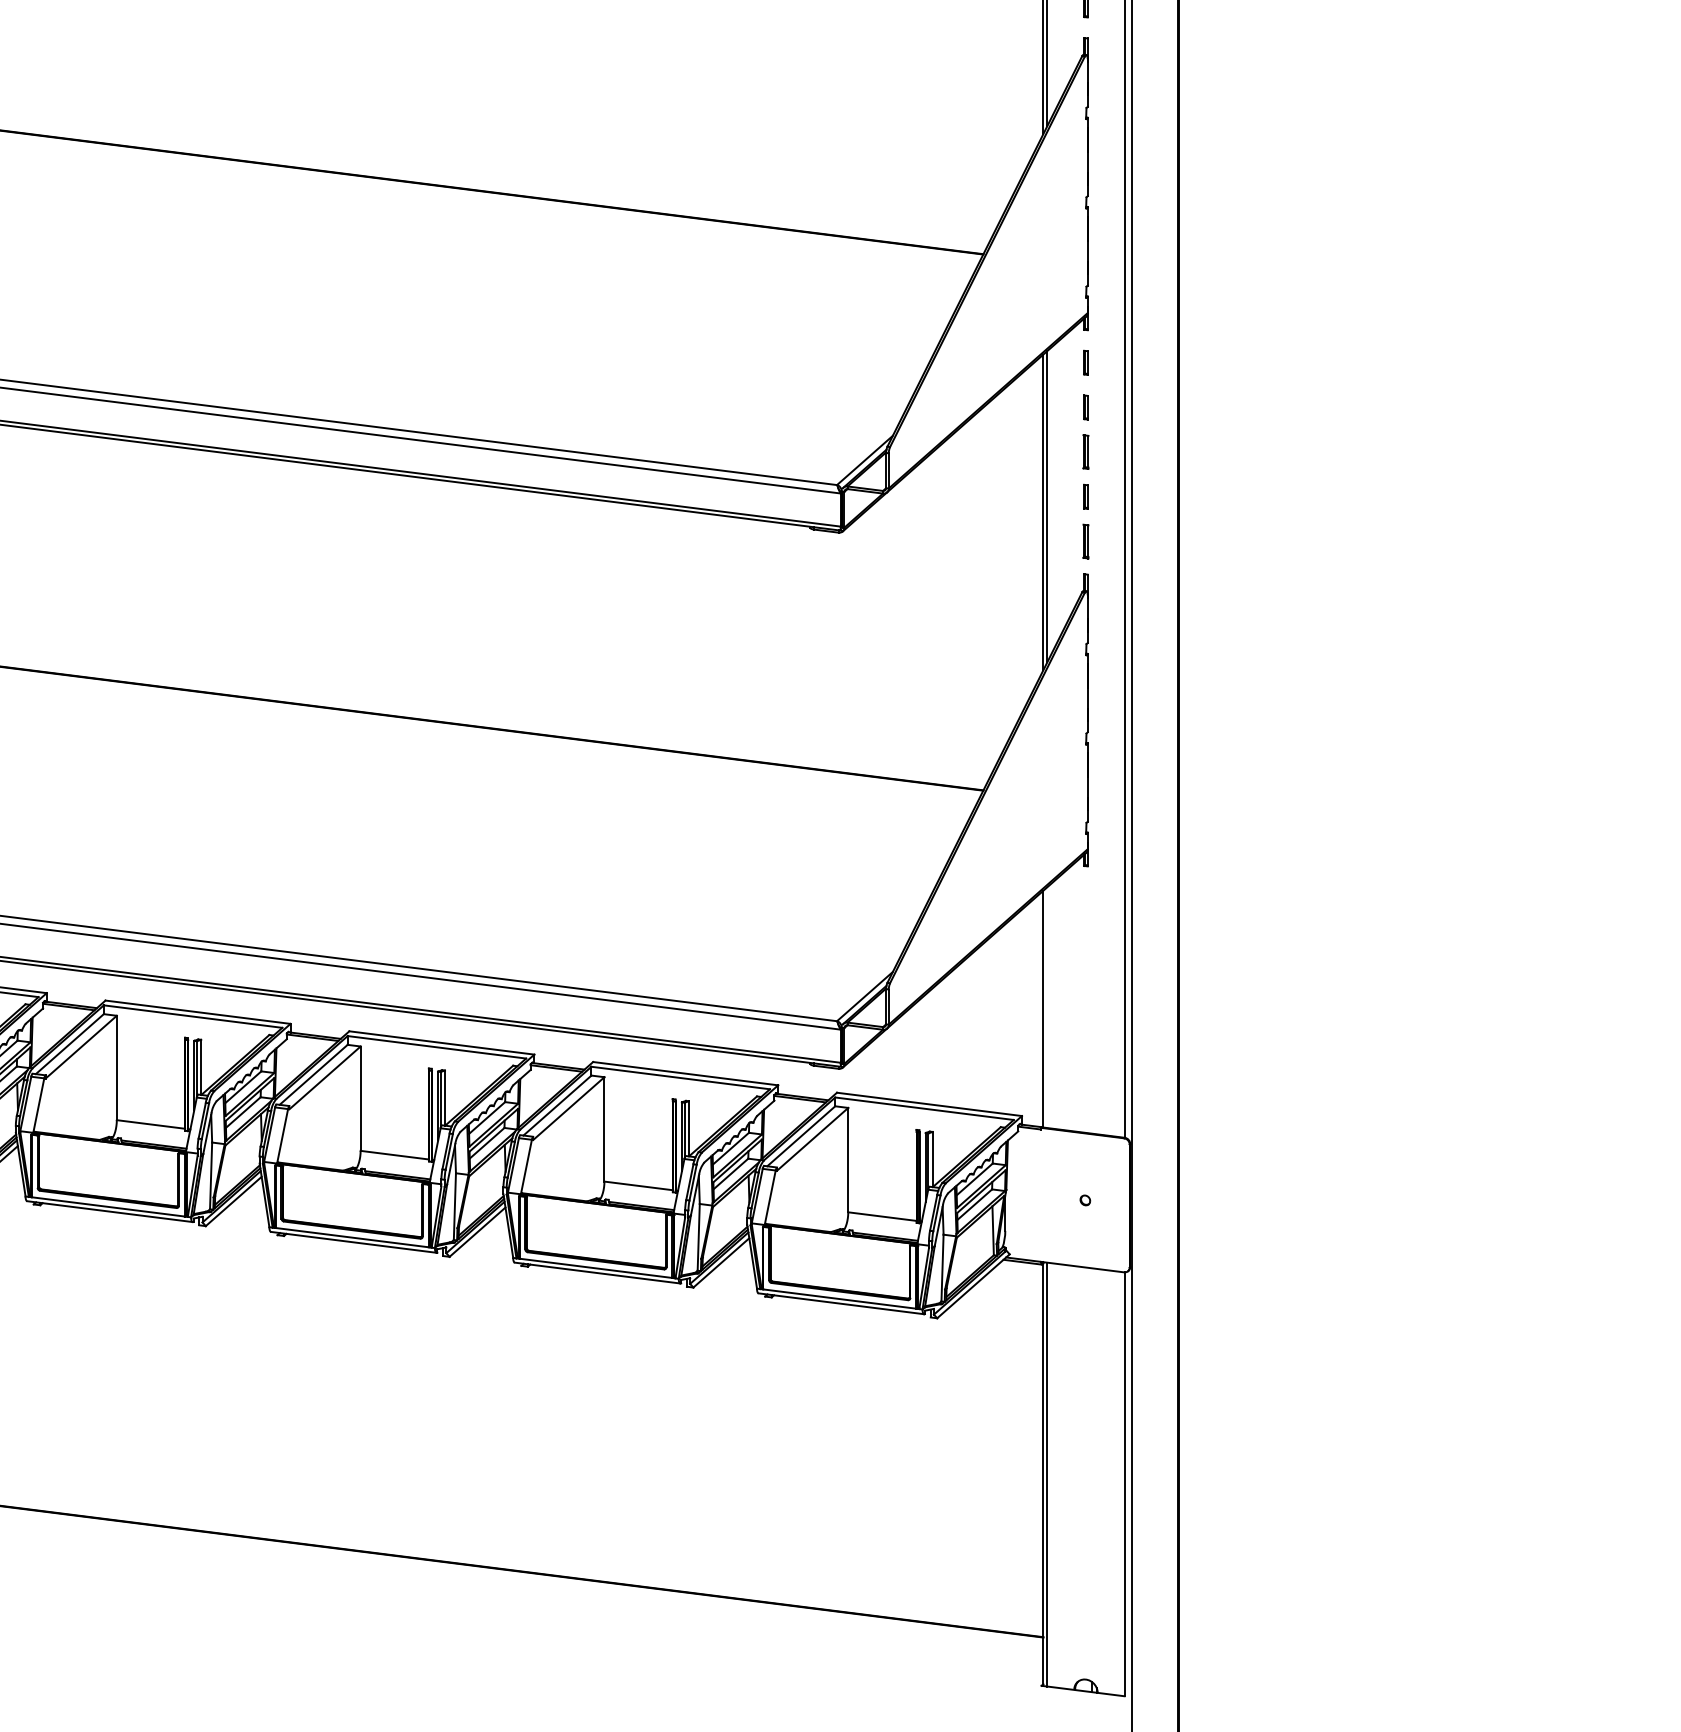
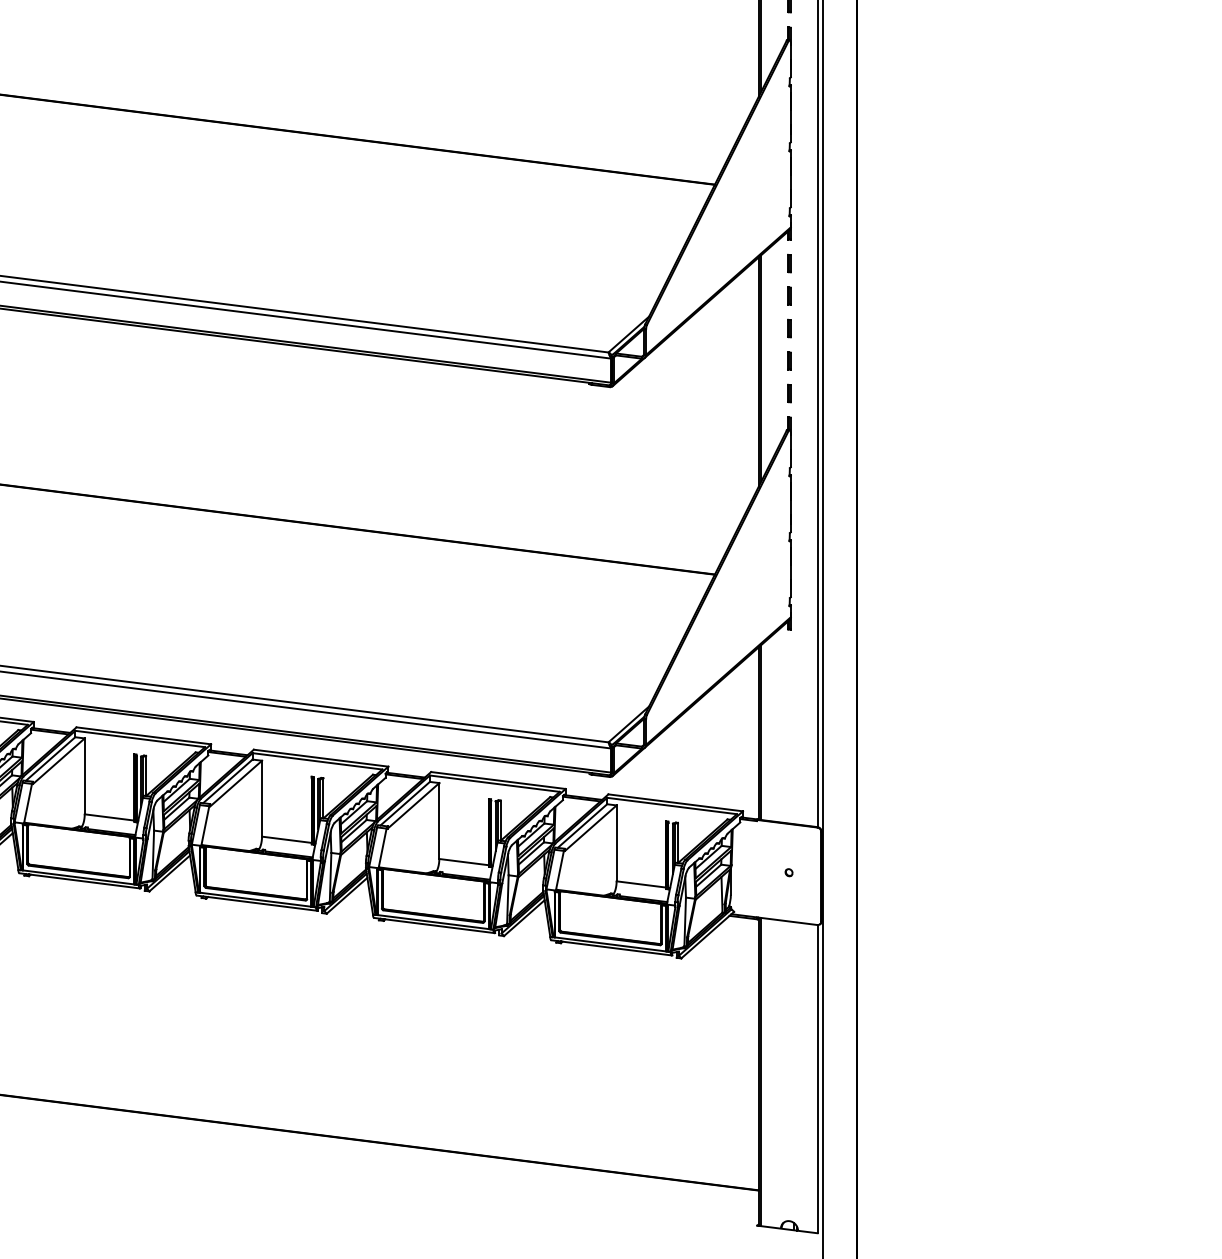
part: (1085, 452) -> (789, 328), size x0.71
part: (1085, 541) -> (789, 393), size x0.71
line: (1047, 1007) -> (761, 732), added

